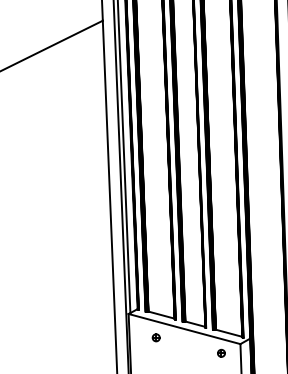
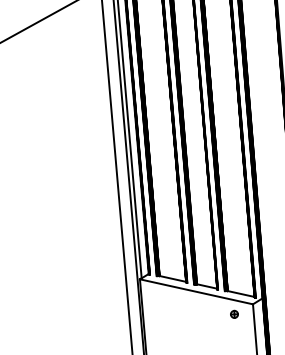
part: (155, 337) -> (167, 301), removed

